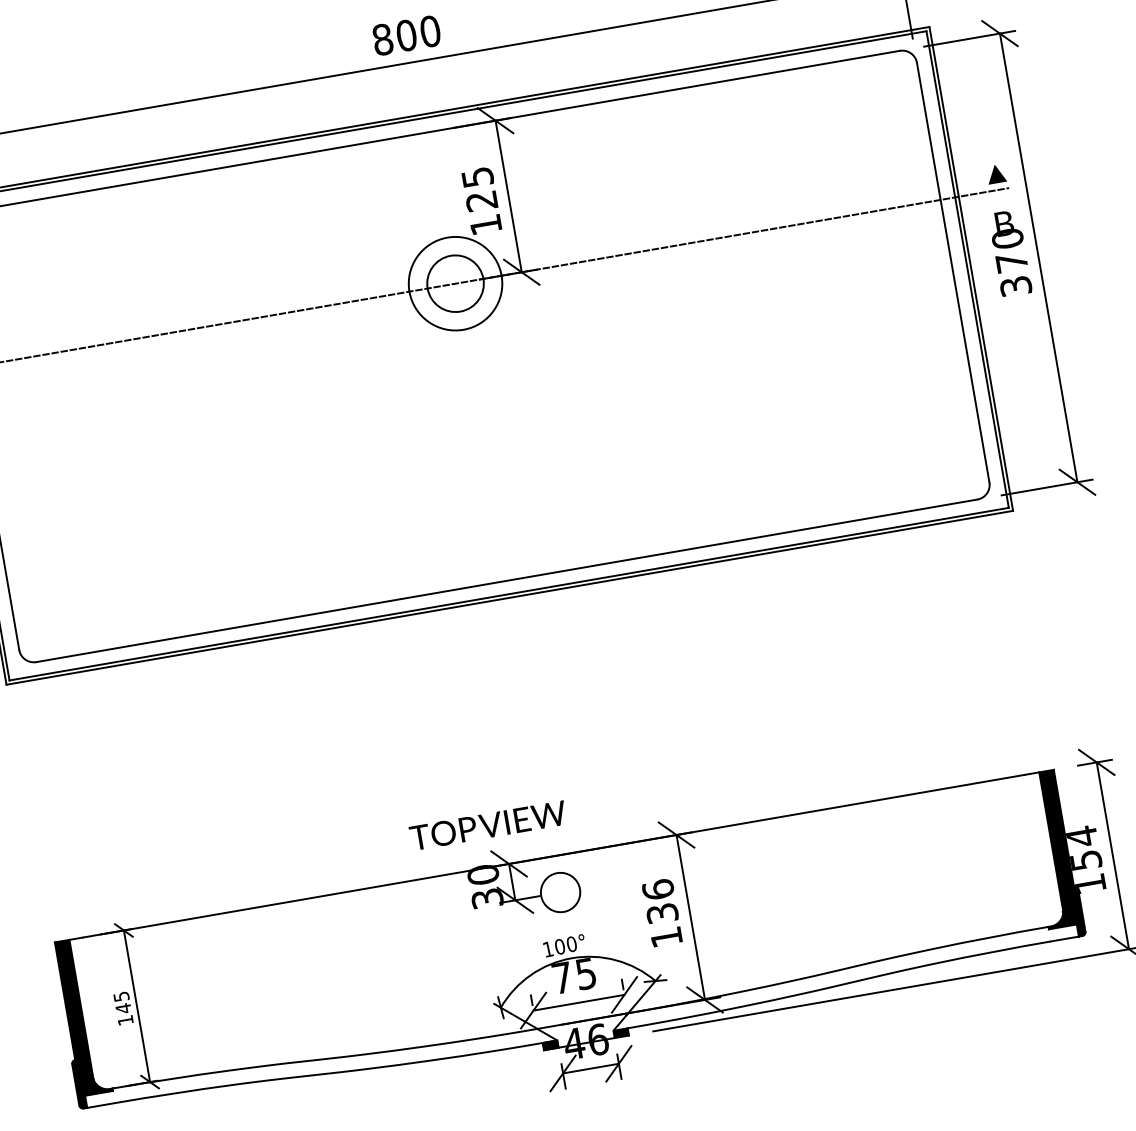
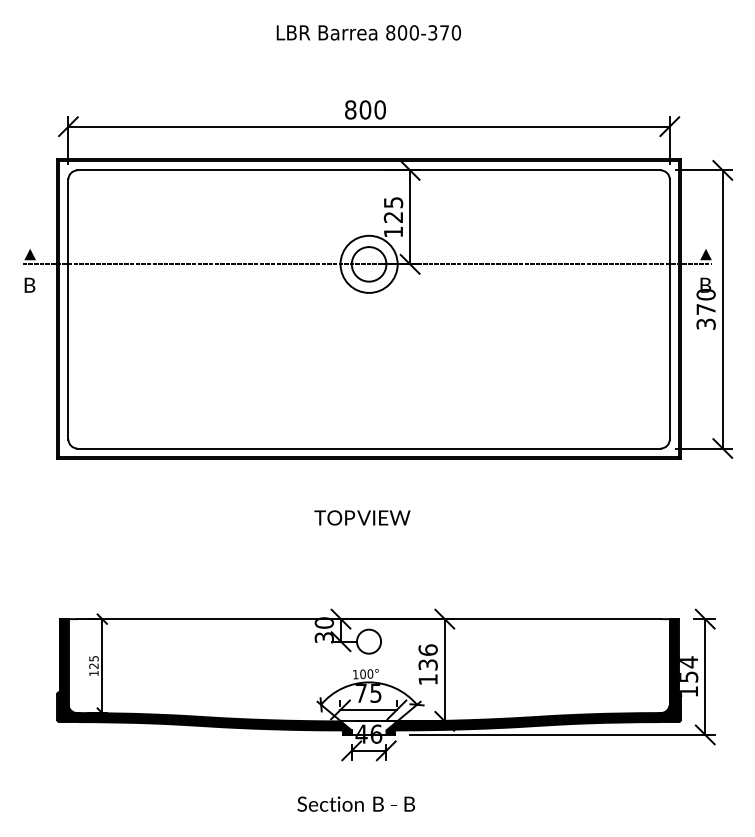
text: (488, 824) -> (362, 517), moved
fill: (844, 976) -> (531, 721), added
text: (122, 1009) -> (93, 666), 145 -> 125
fill: (320, 1066) -> (206, 721), added

